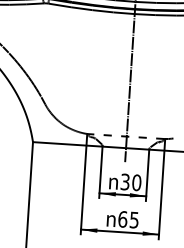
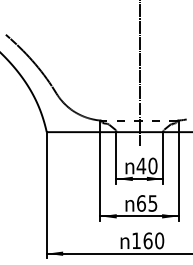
text: (125, 181) -> (141, 165), 30 -> 40

